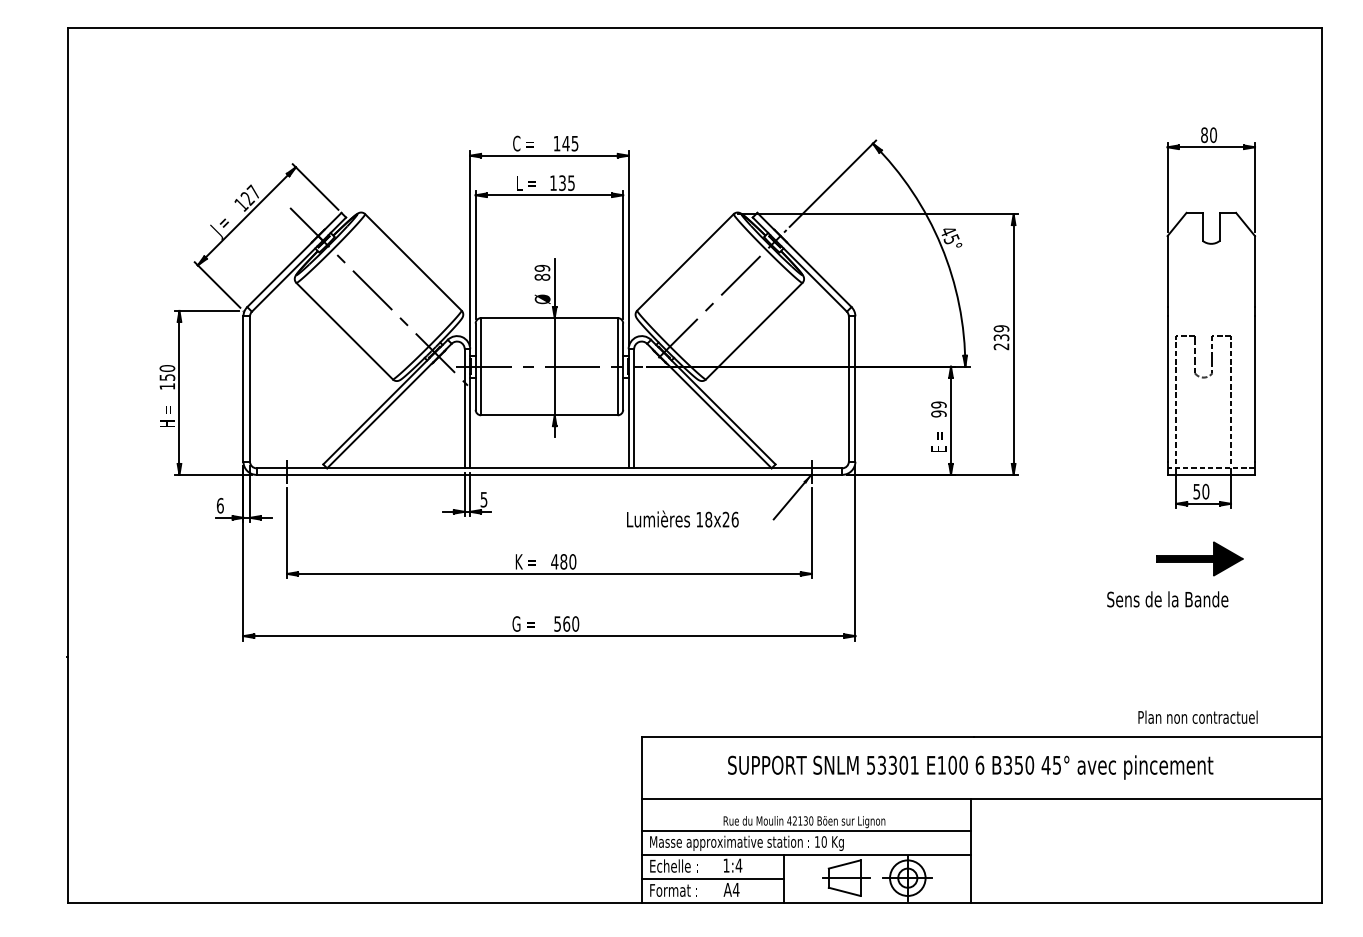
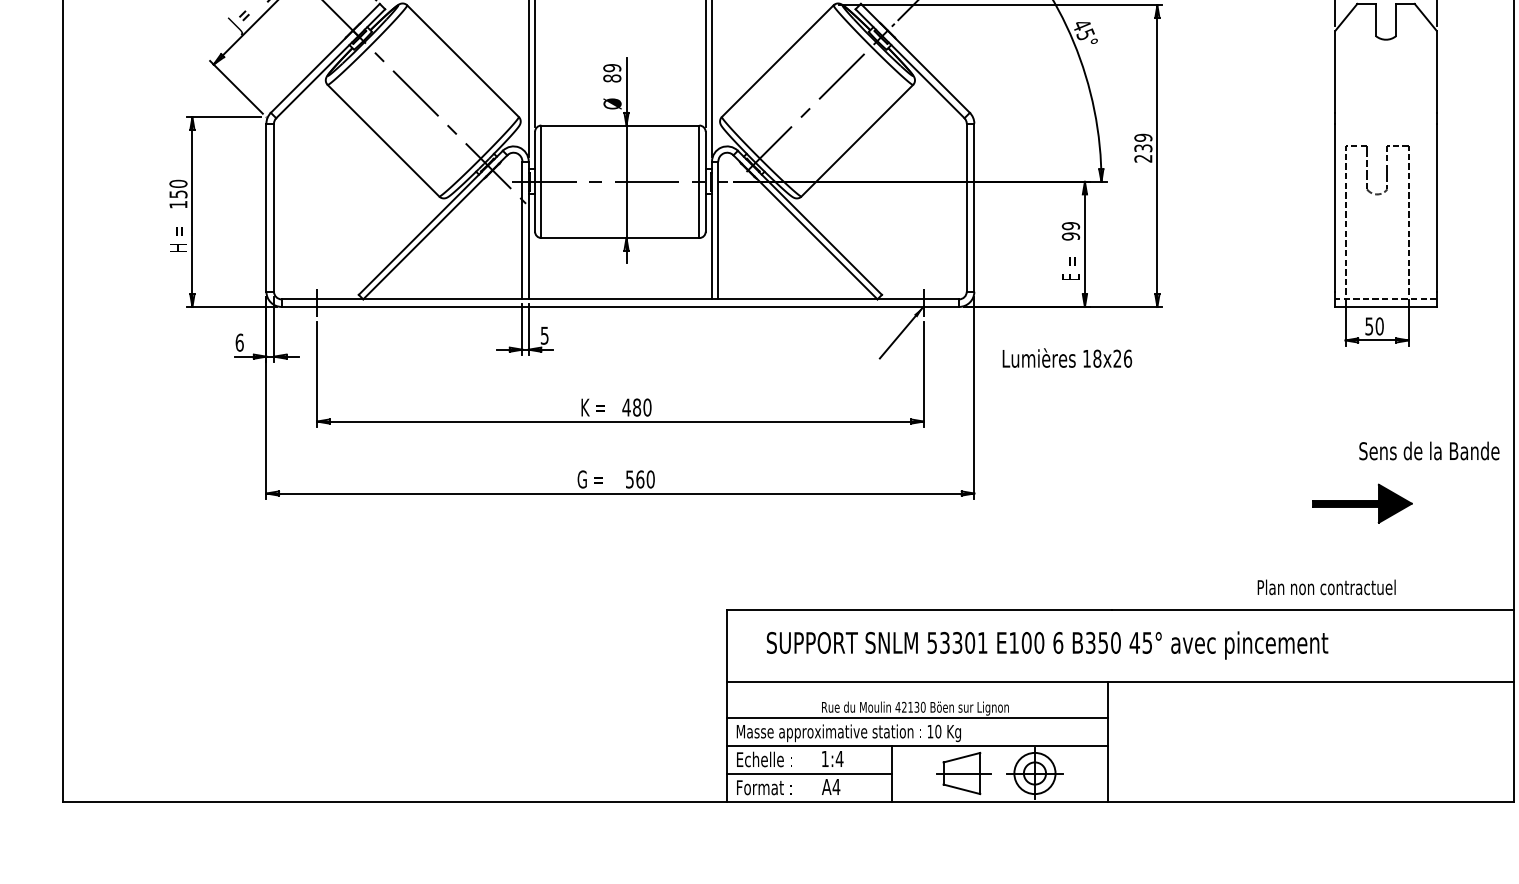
text: (682, 518) -> (1066, 357), moved
part: (1199, 558) -> (1361, 503), moved
text: (1167, 599) -> (1429, 451), moved
text: (1197, 716) -> (1326, 586), moved
text: (970, 767) -> (1047, 645), moved

